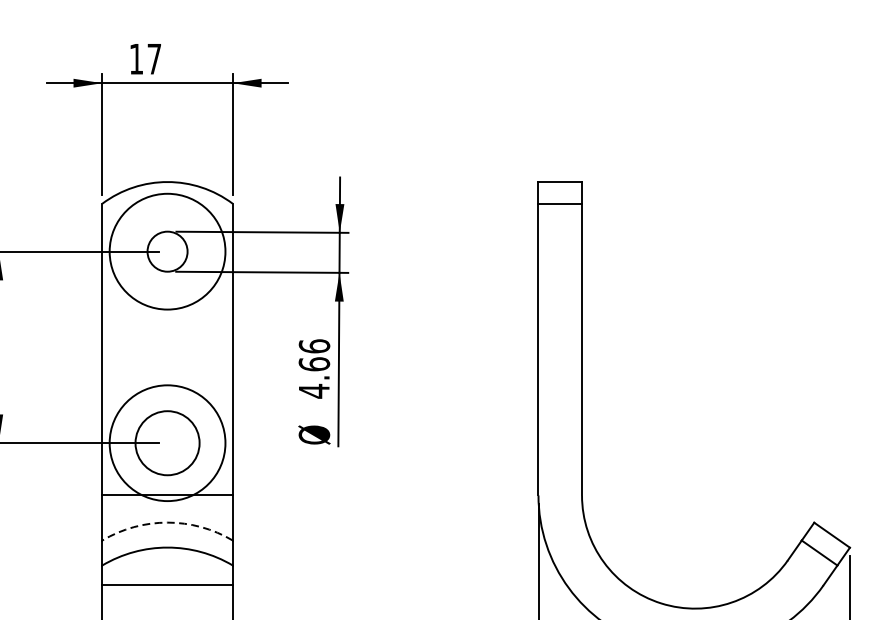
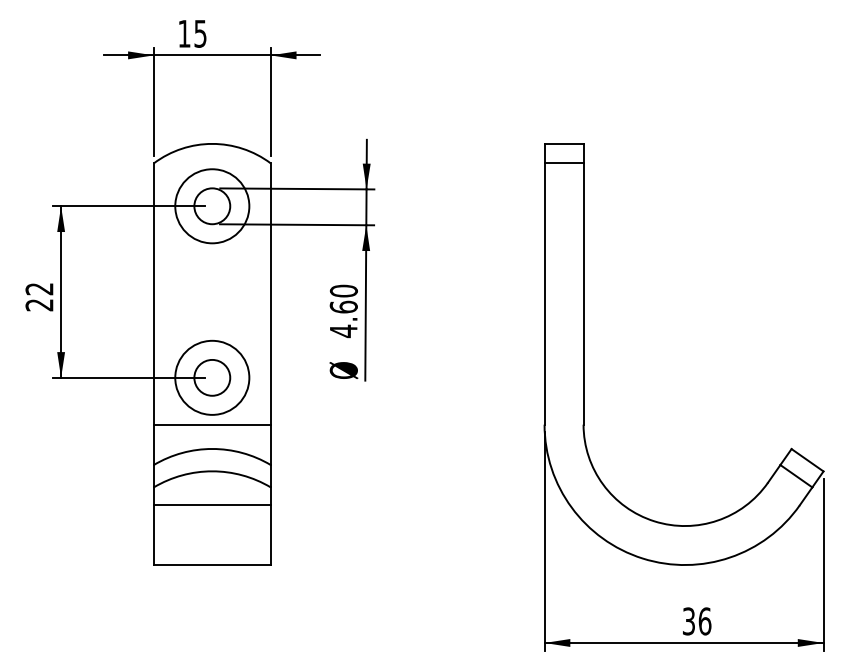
text: (154, 58) -> (200, 33), 17 -> 15
circle: (167, 251) -> (212, 206), size x0.71
text: (314, 345) -> (343, 290), 4.66 -> 4.60
circle: (167, 442) -> (212, 377), size x0.62
circle: (167, 442) -> (212, 377), size x0.71
arc: (167, 522) -> (212, 448), dashed -> solid

